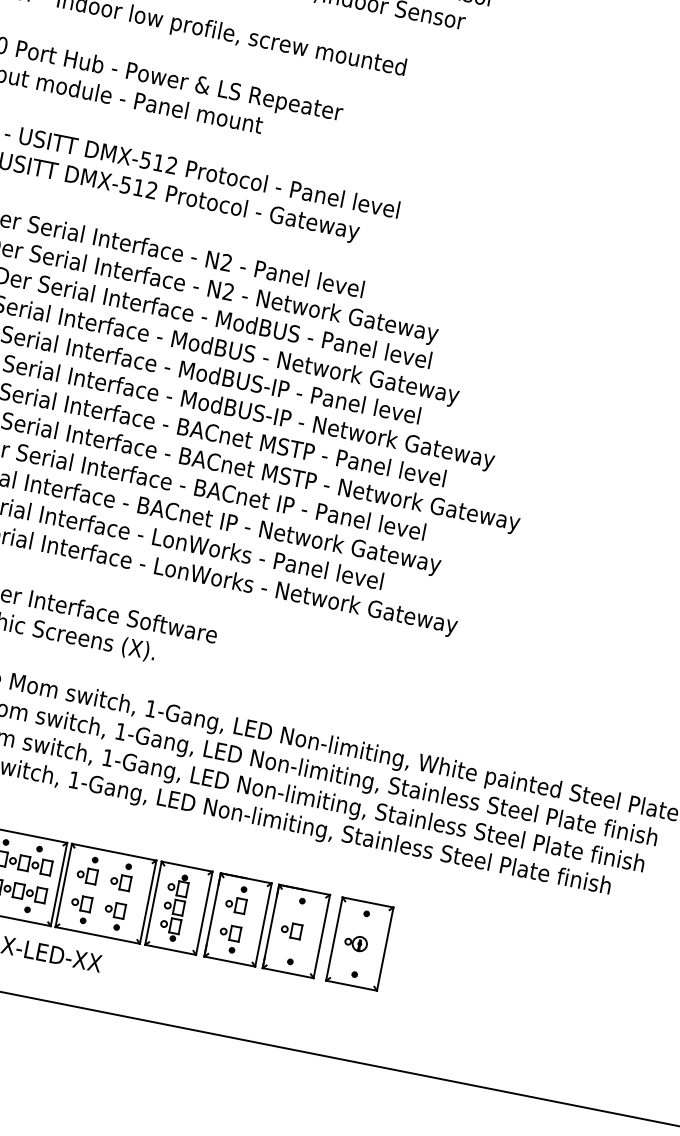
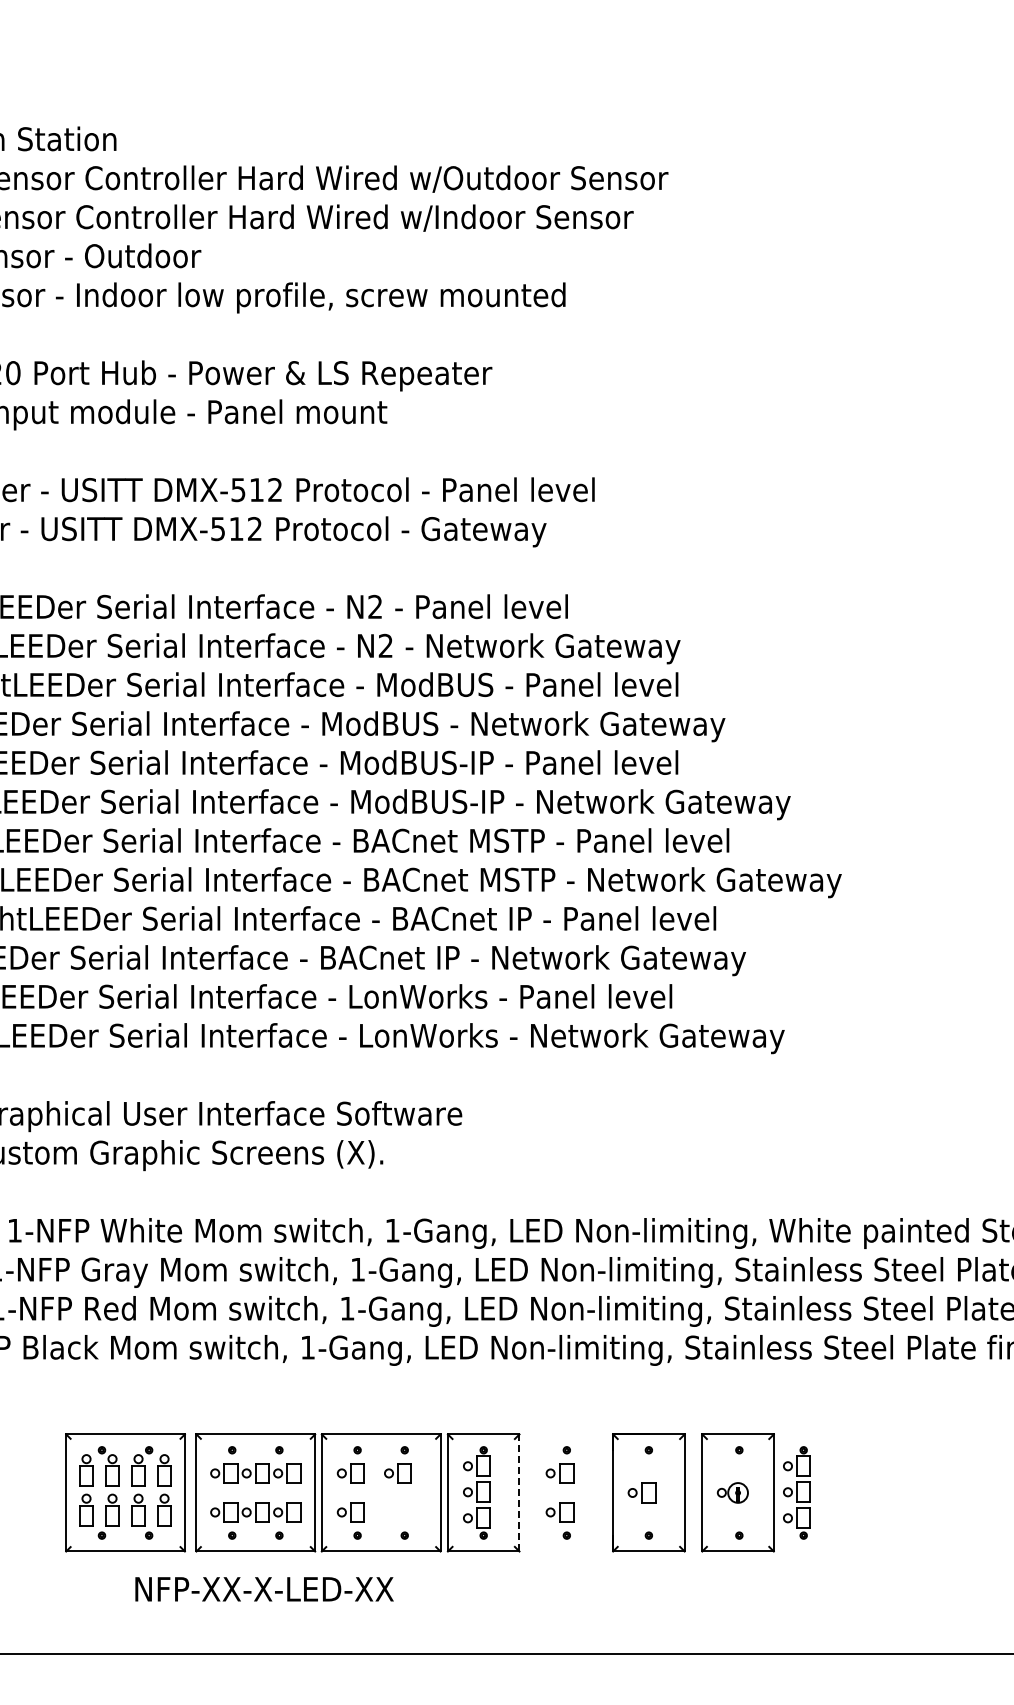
part: (114, 910) -> (397, 1512), removed
line: (204, 912) -> (519, 1492), solid -> dashed
part: (237, 919) -> (566, 1492), removed
part: (401, 951) -> (796, 1492), added

